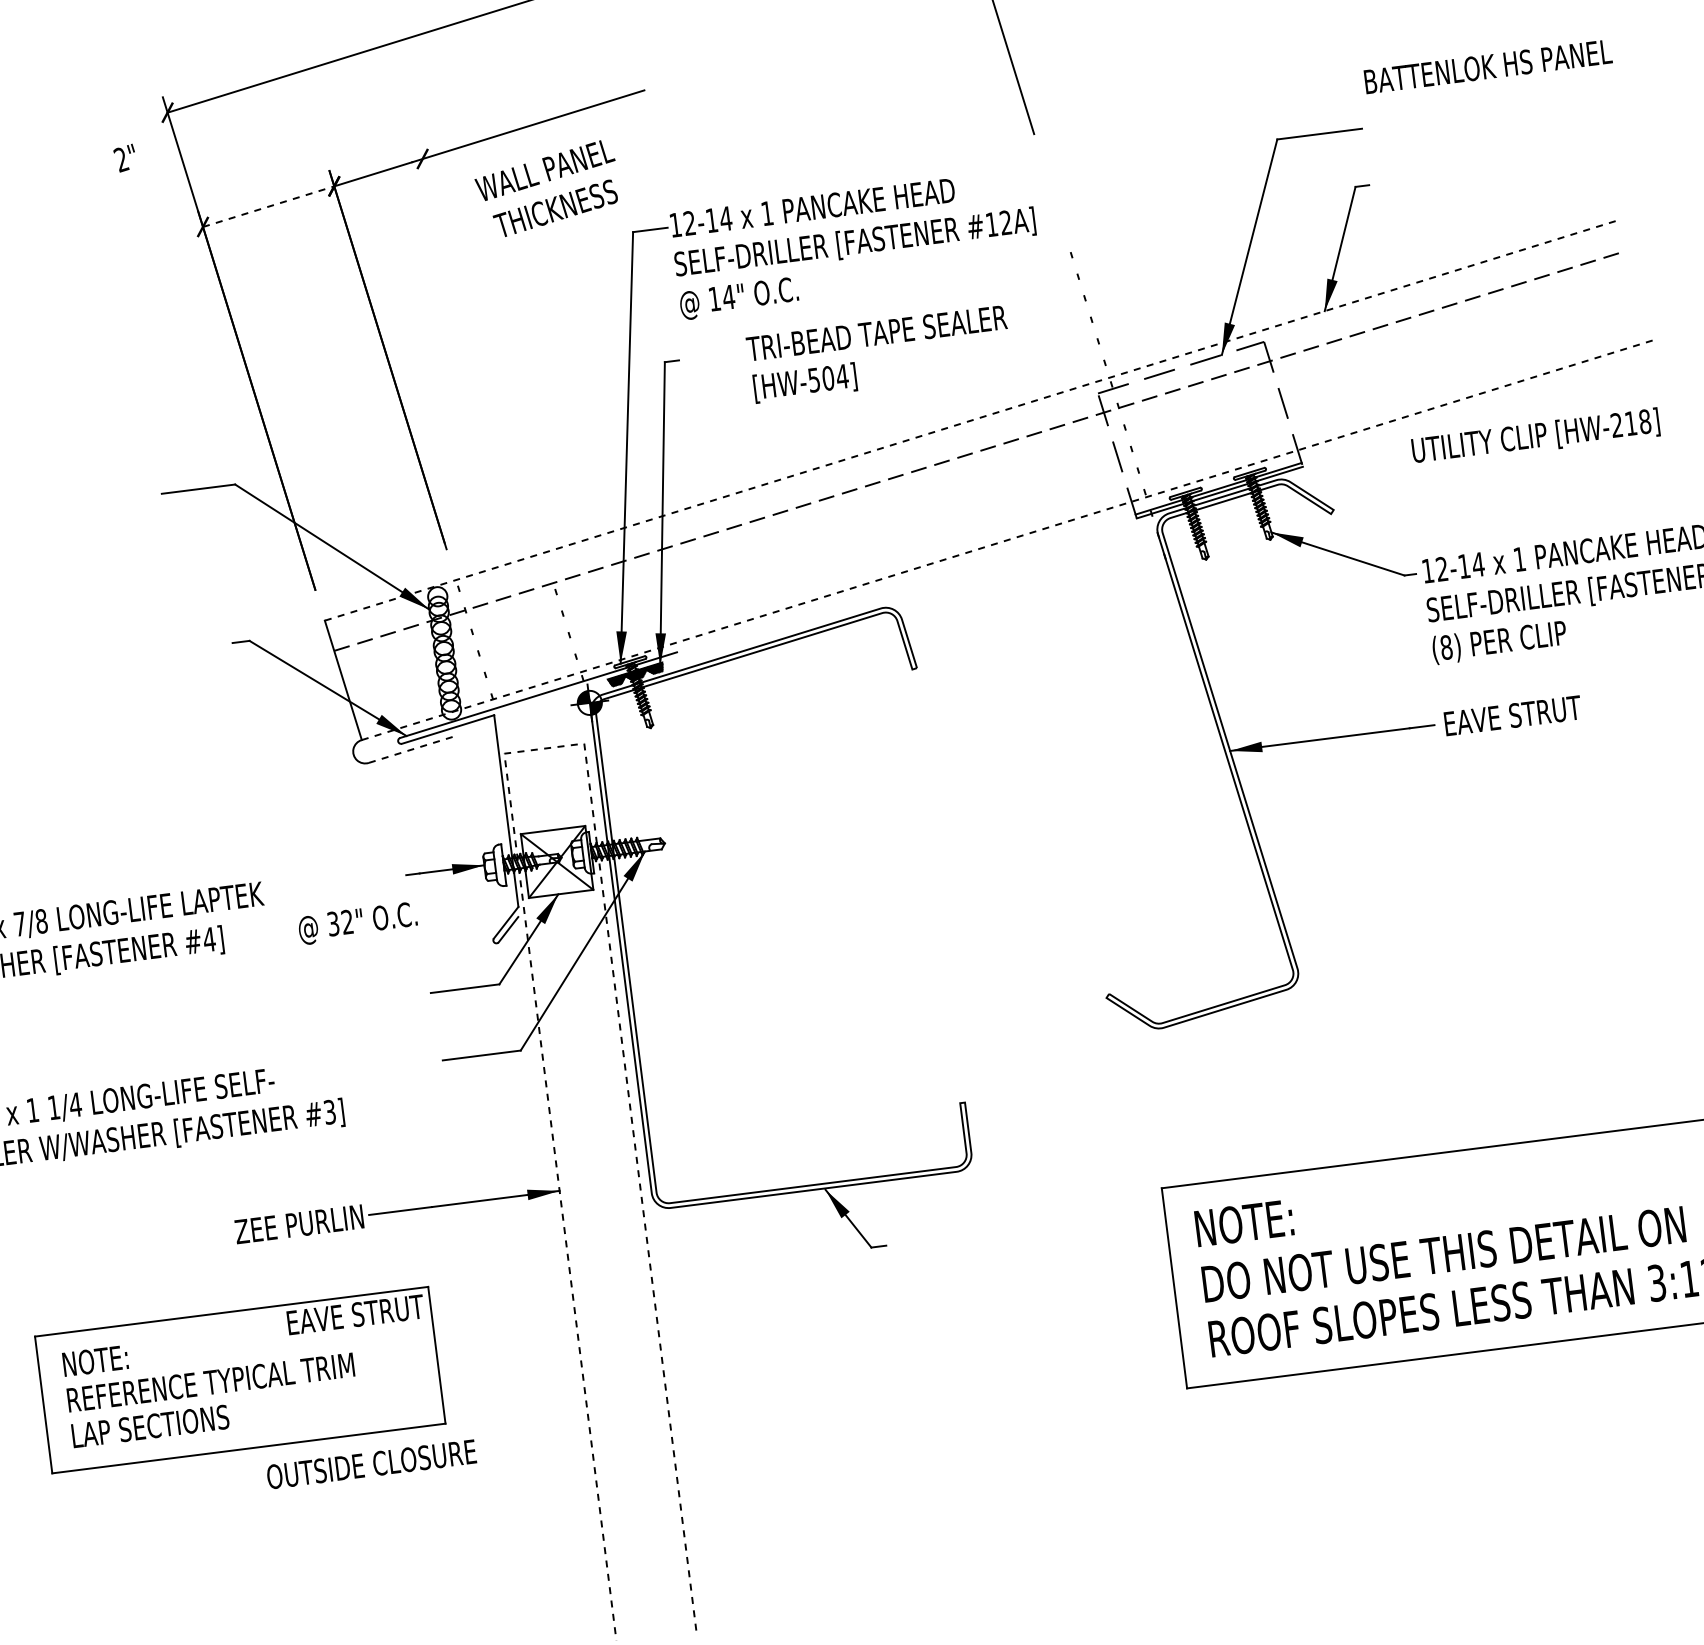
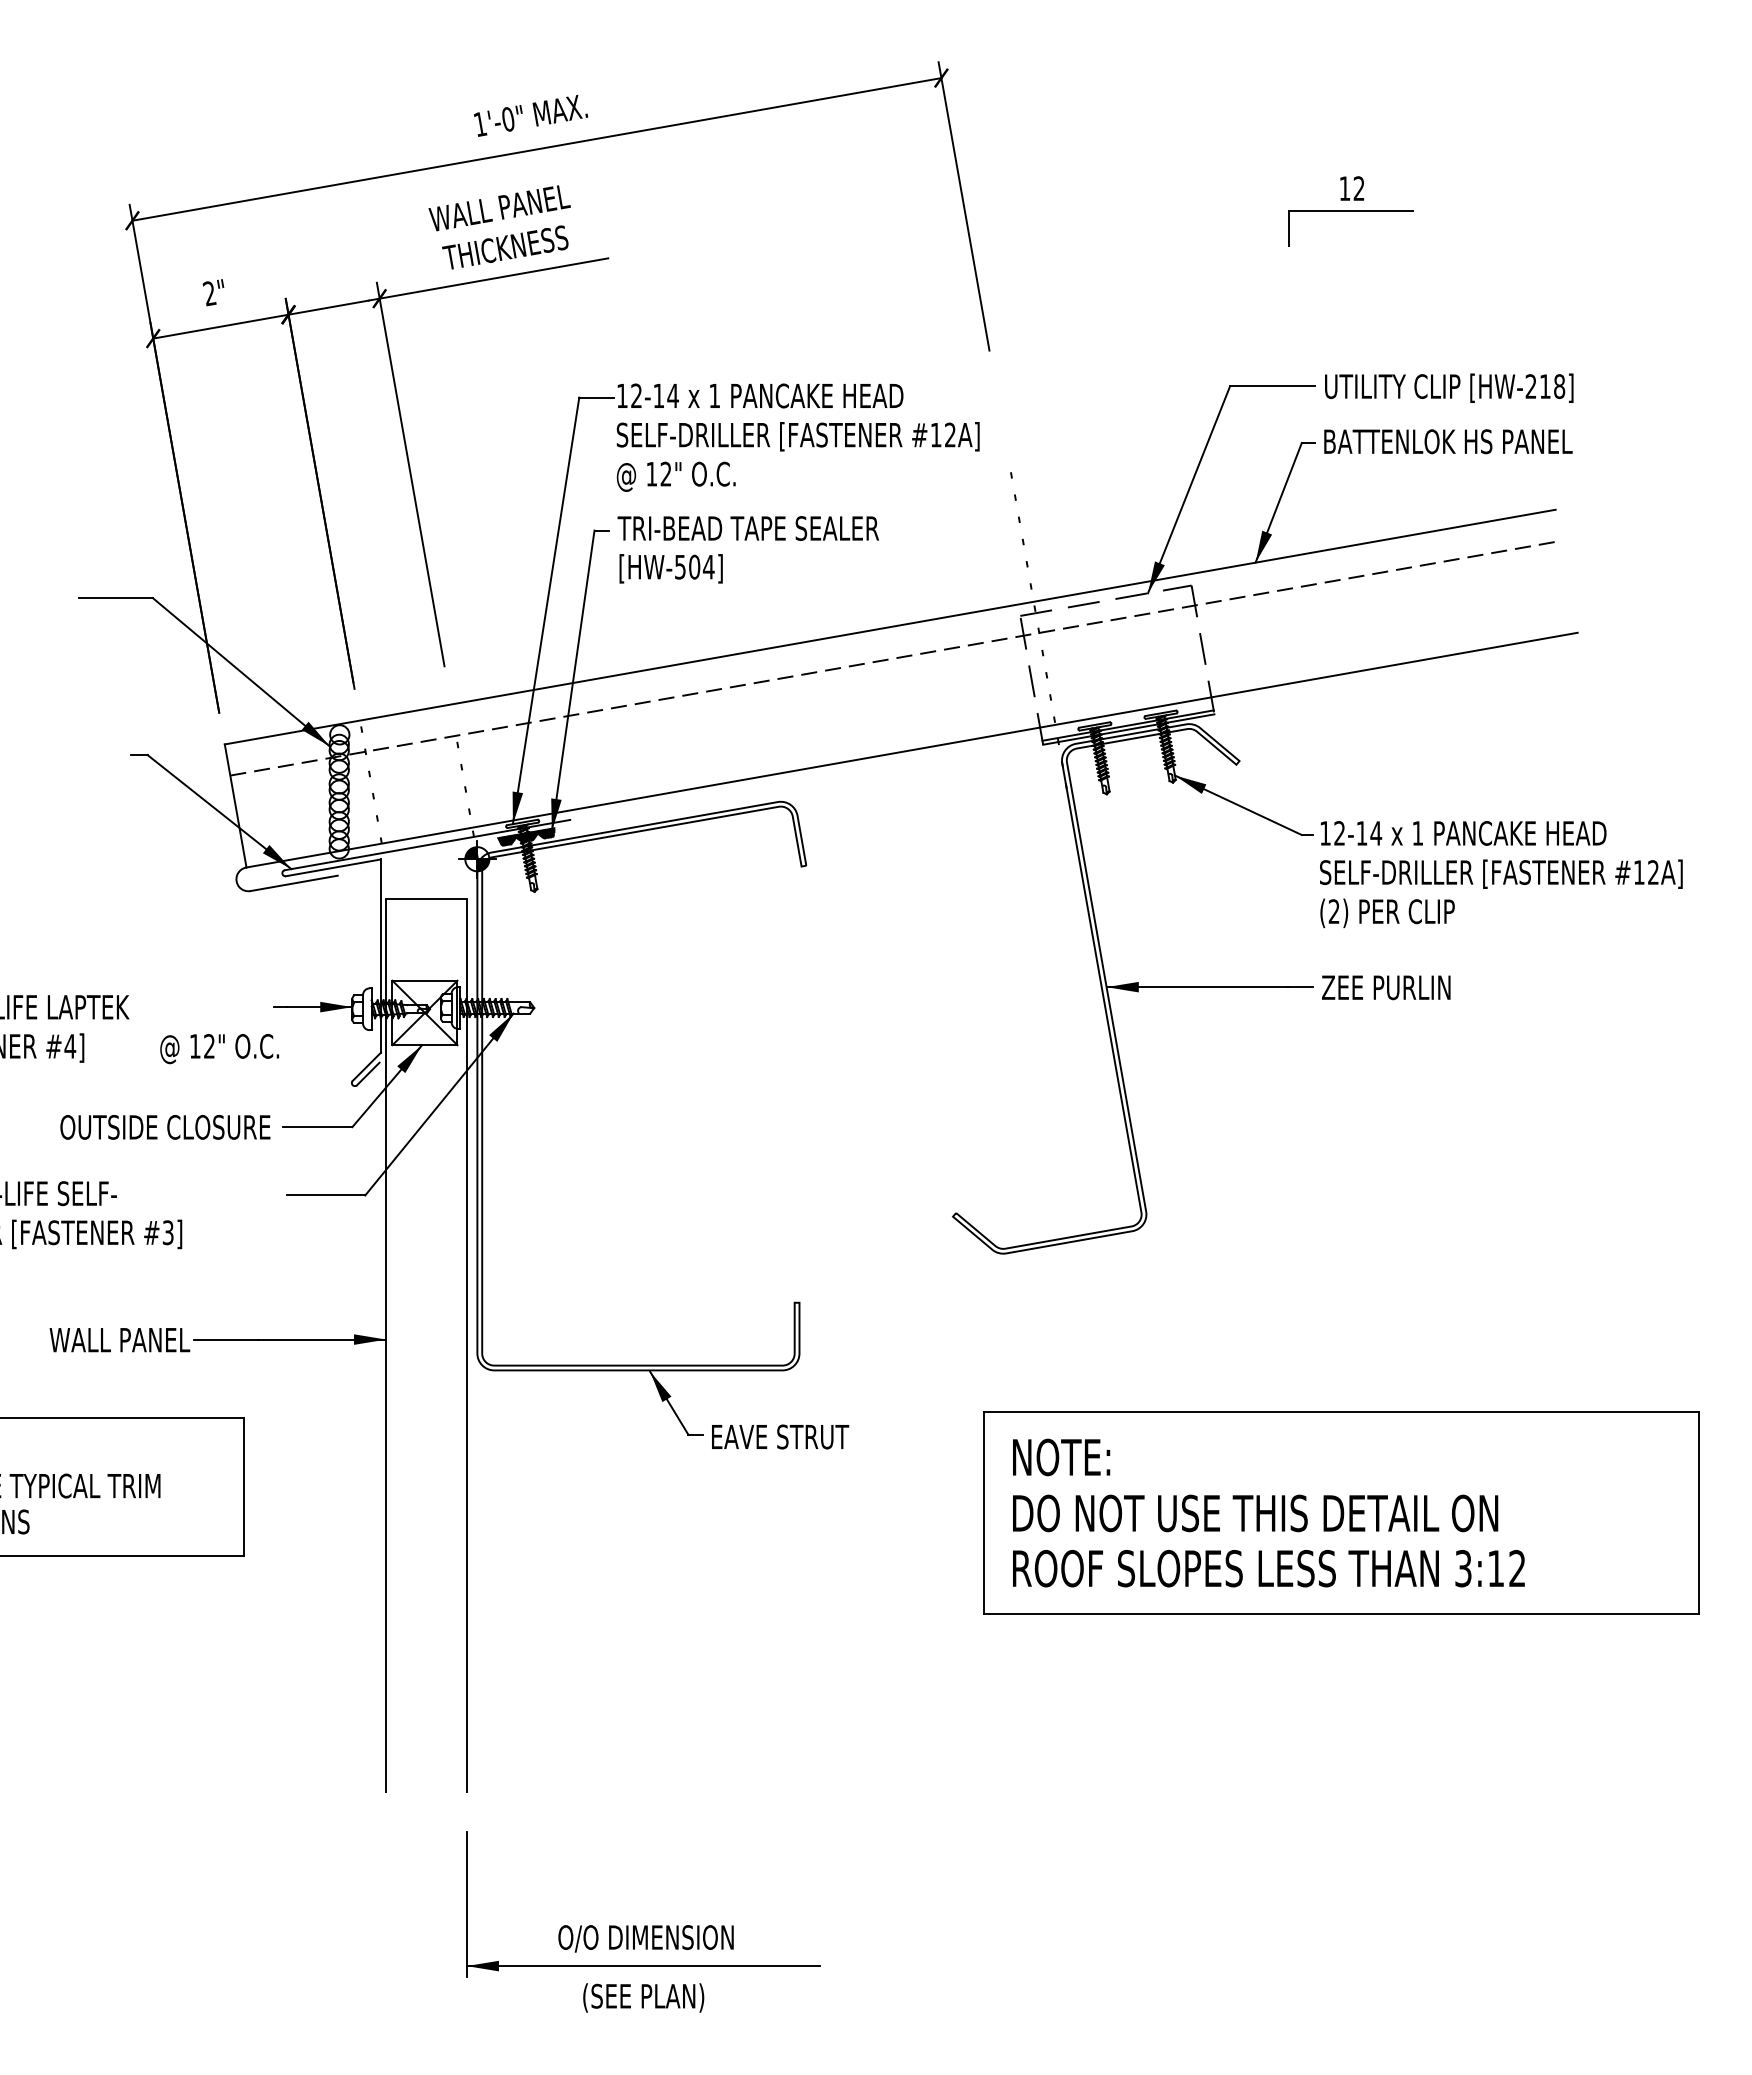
text: (1488, 66) -> (1448, 441), moved
text: (125, 158) -> (213, 292), moved
text: (547, 189) -> (499, 227), moved
line: (268, 206) -> (220, 326), dashed -> solid
text: (728, 296) -> (665, 473), 14" -> 12"
line: (475, 329) -> (410, 474), added
text: (879, 354) -> (748, 549), moved
line: (970, 421) -> (890, 627), dashed -> solid
text: (1536, 436) -> (1449, 387), moved
line: (1007, 540) -> (912, 750), dashed -> solid
text: (1445, 647) -> (1333, 911), (8) -> (2)
text: (1512, 715) -> (1391, 987), EAVE STRUT -> ZEE PURLIN
line: (544, 748) -> (426, 898), dashed -> solid
line: (411, 749) -> (294, 883), dashed -> solid
text: (333, 924) -> (195, 1046), 32" -> 12"
text: (295, 1225) -> (119, 1340), ZEE PURLIN -> WALL PANEL
text: (355, 1314) -> (780, 1436), moved
text: (371, 1464) -> (165, 1127), moved

